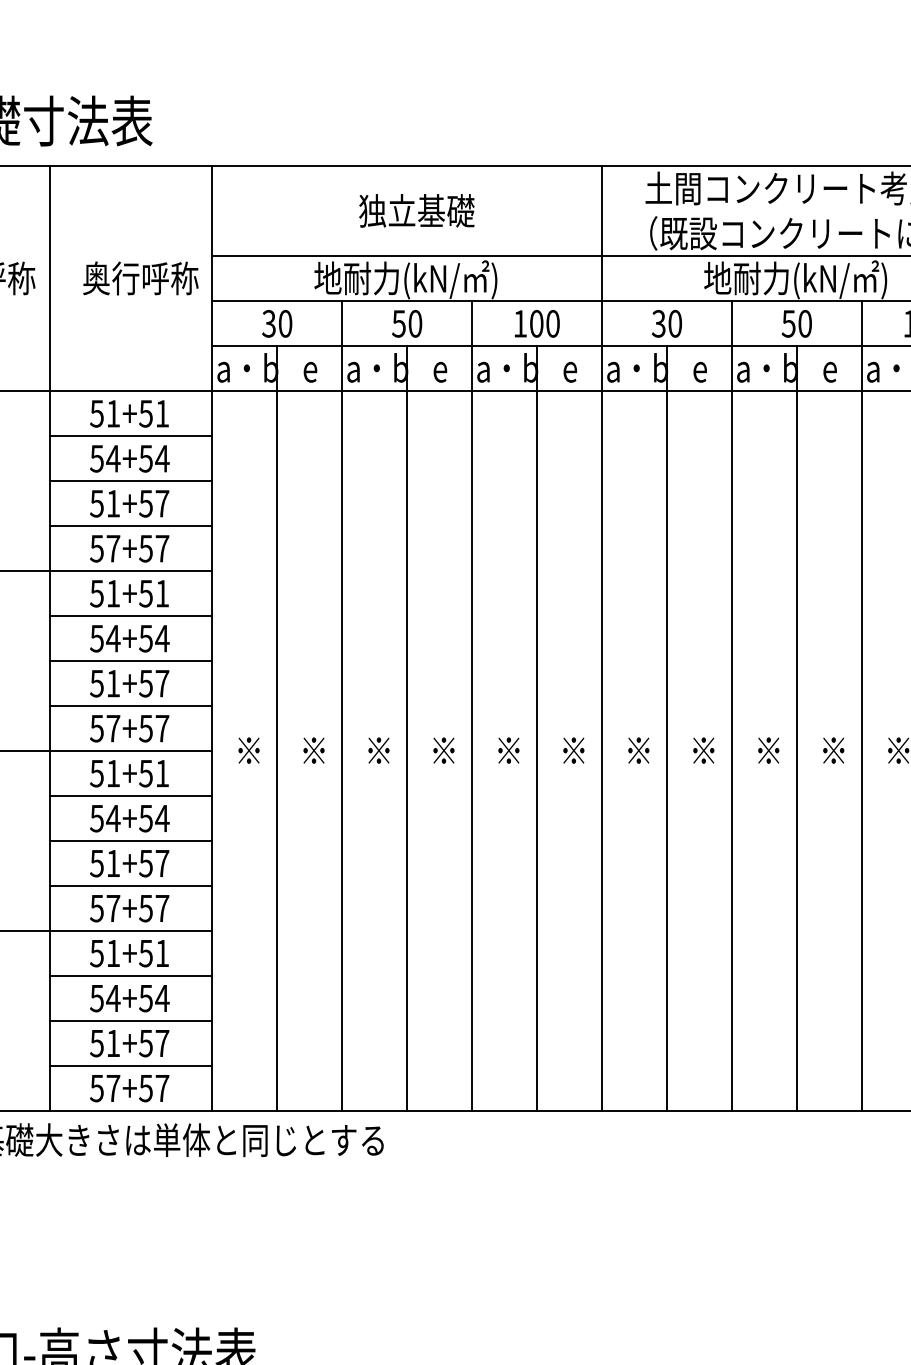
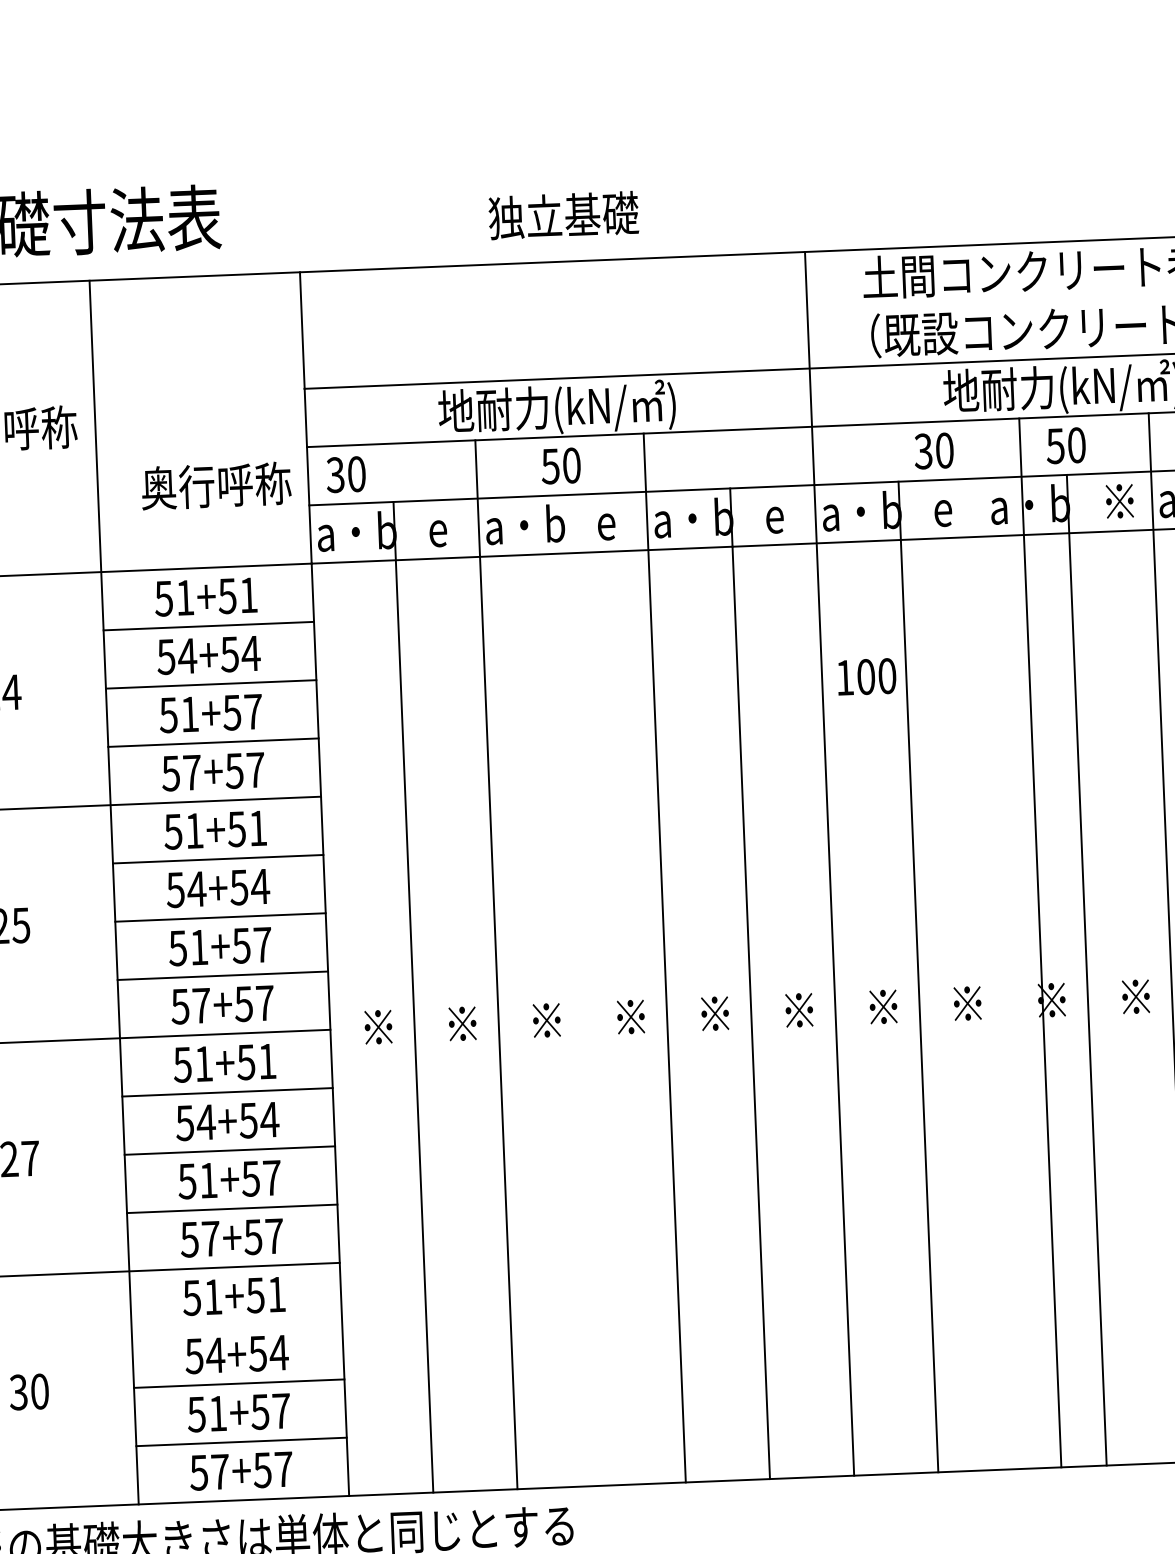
text: (416, 210) -> (563, 215), moved
text: (140, 278) -> (215, 485), moved
text: (277, 323) -> (346, 474), moved
text: (537, 323) -> (867, 676), moved
text: (666, 323) -> (933, 450), moved
text: (835, 368) -> (1118, 501), e -> ※
line: (731, 705) -> (1040, 942), moved
line: (406, 728) -> (581, 990), removed
line: (130, 976) -> (236, 1326), removed

